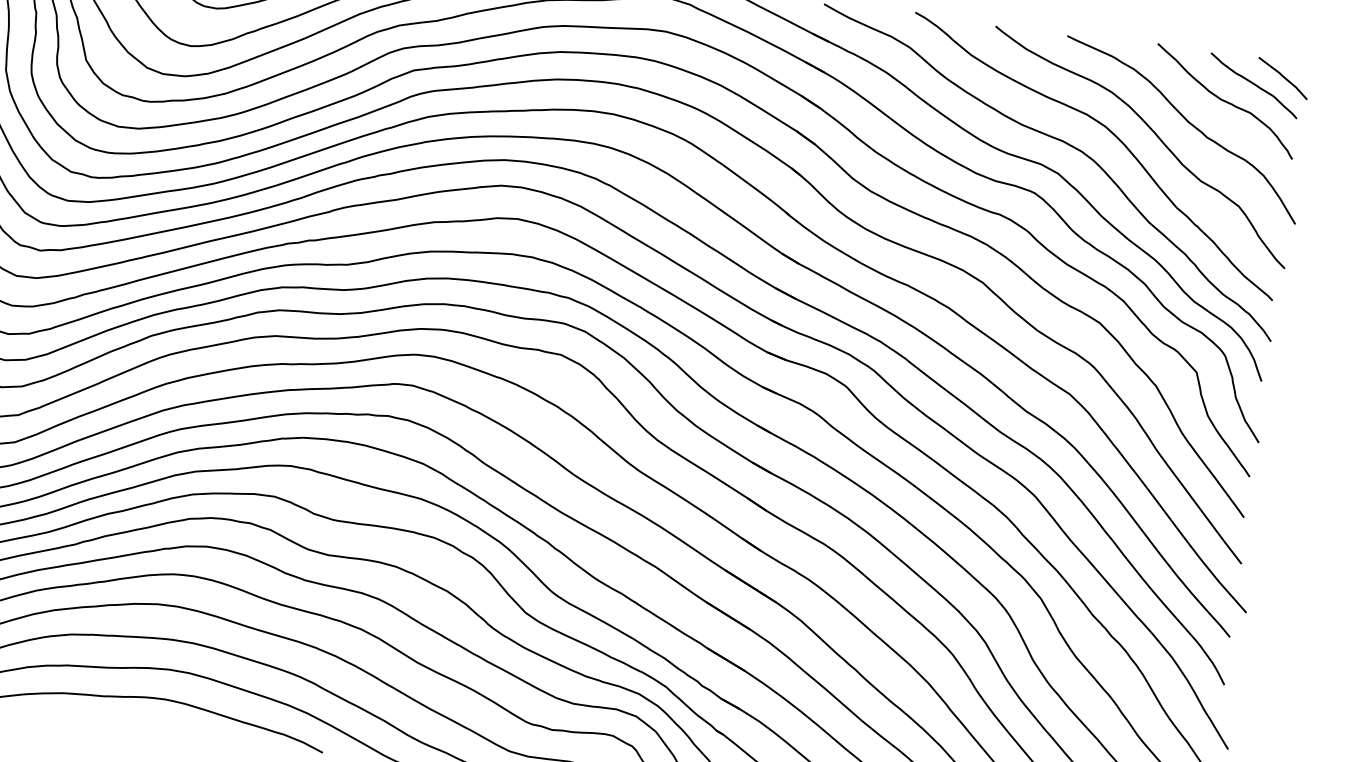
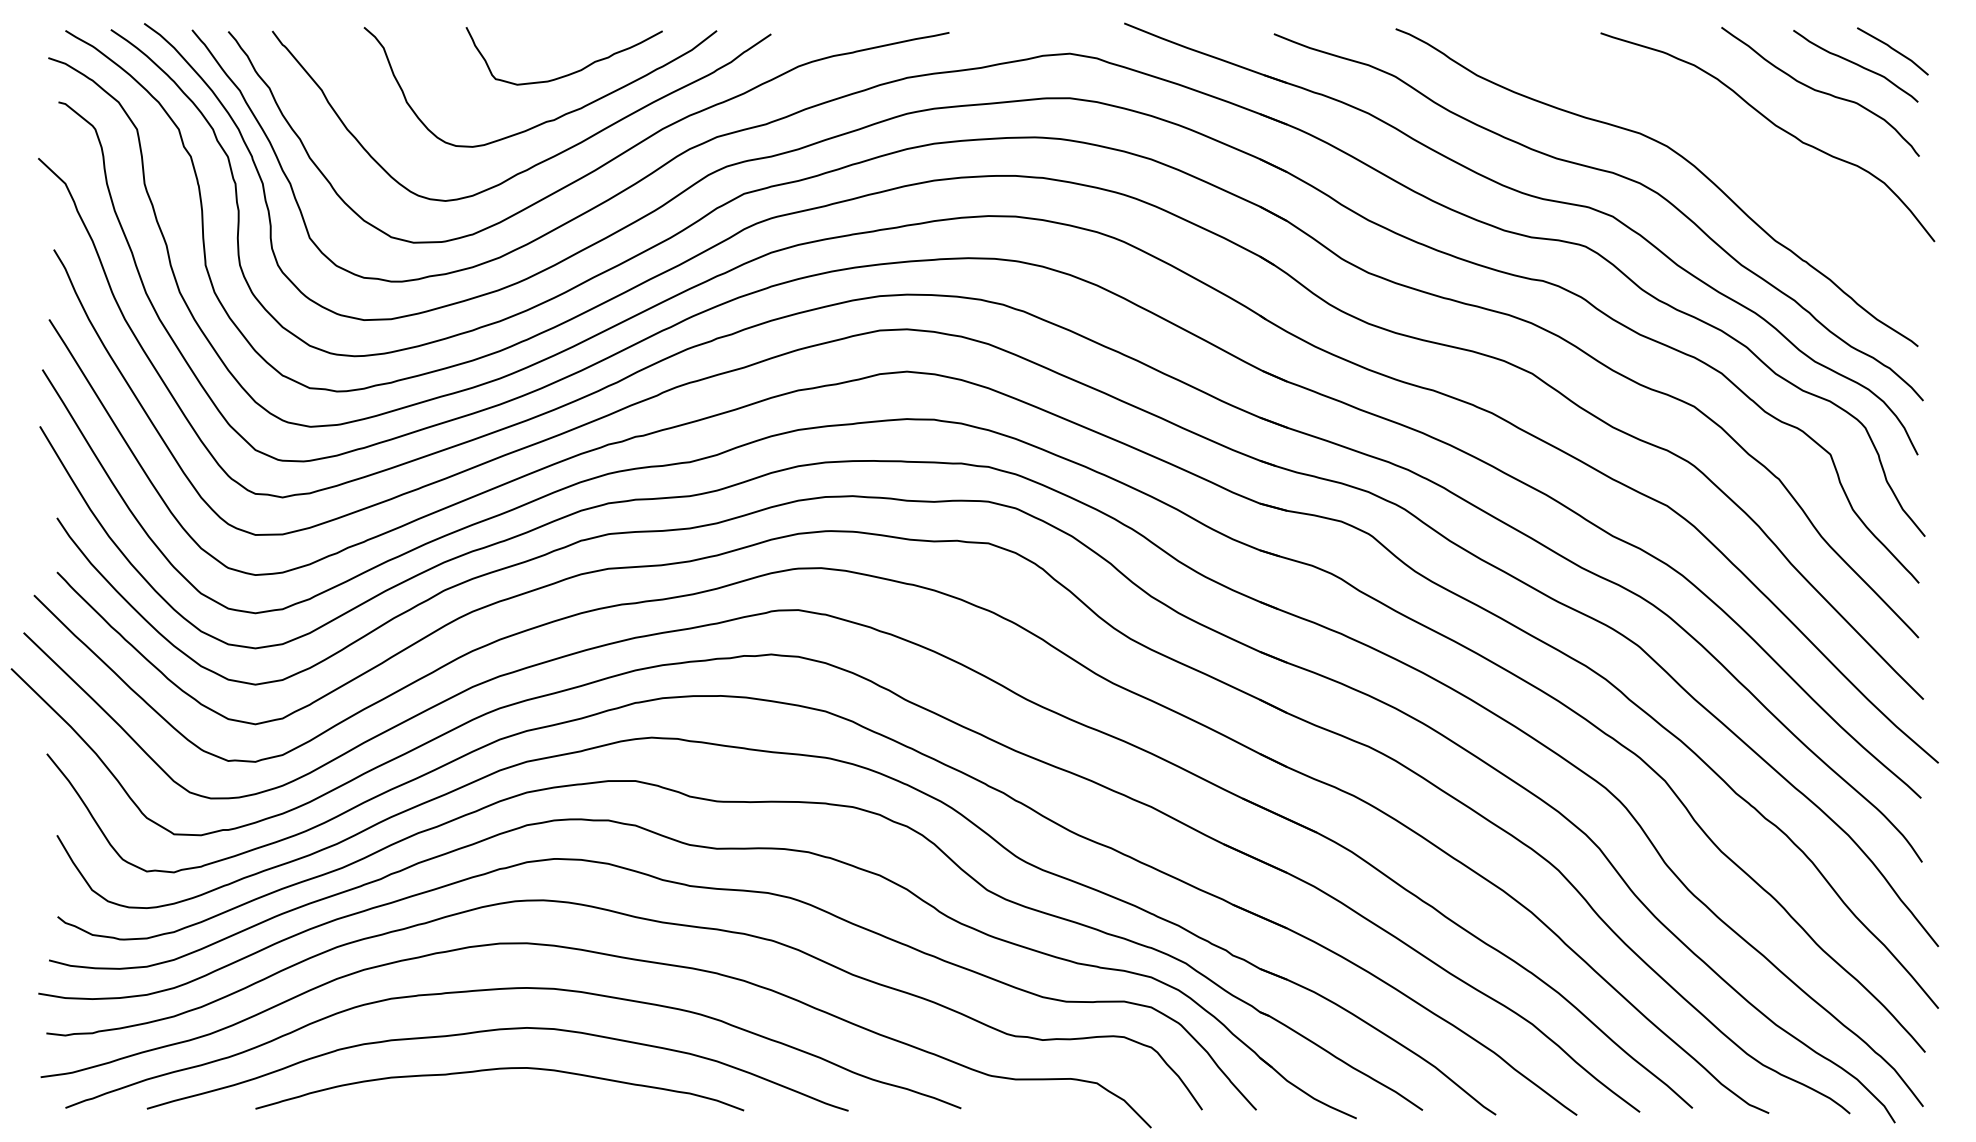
curve: (1155, 135) -> (1734, 148), removed

